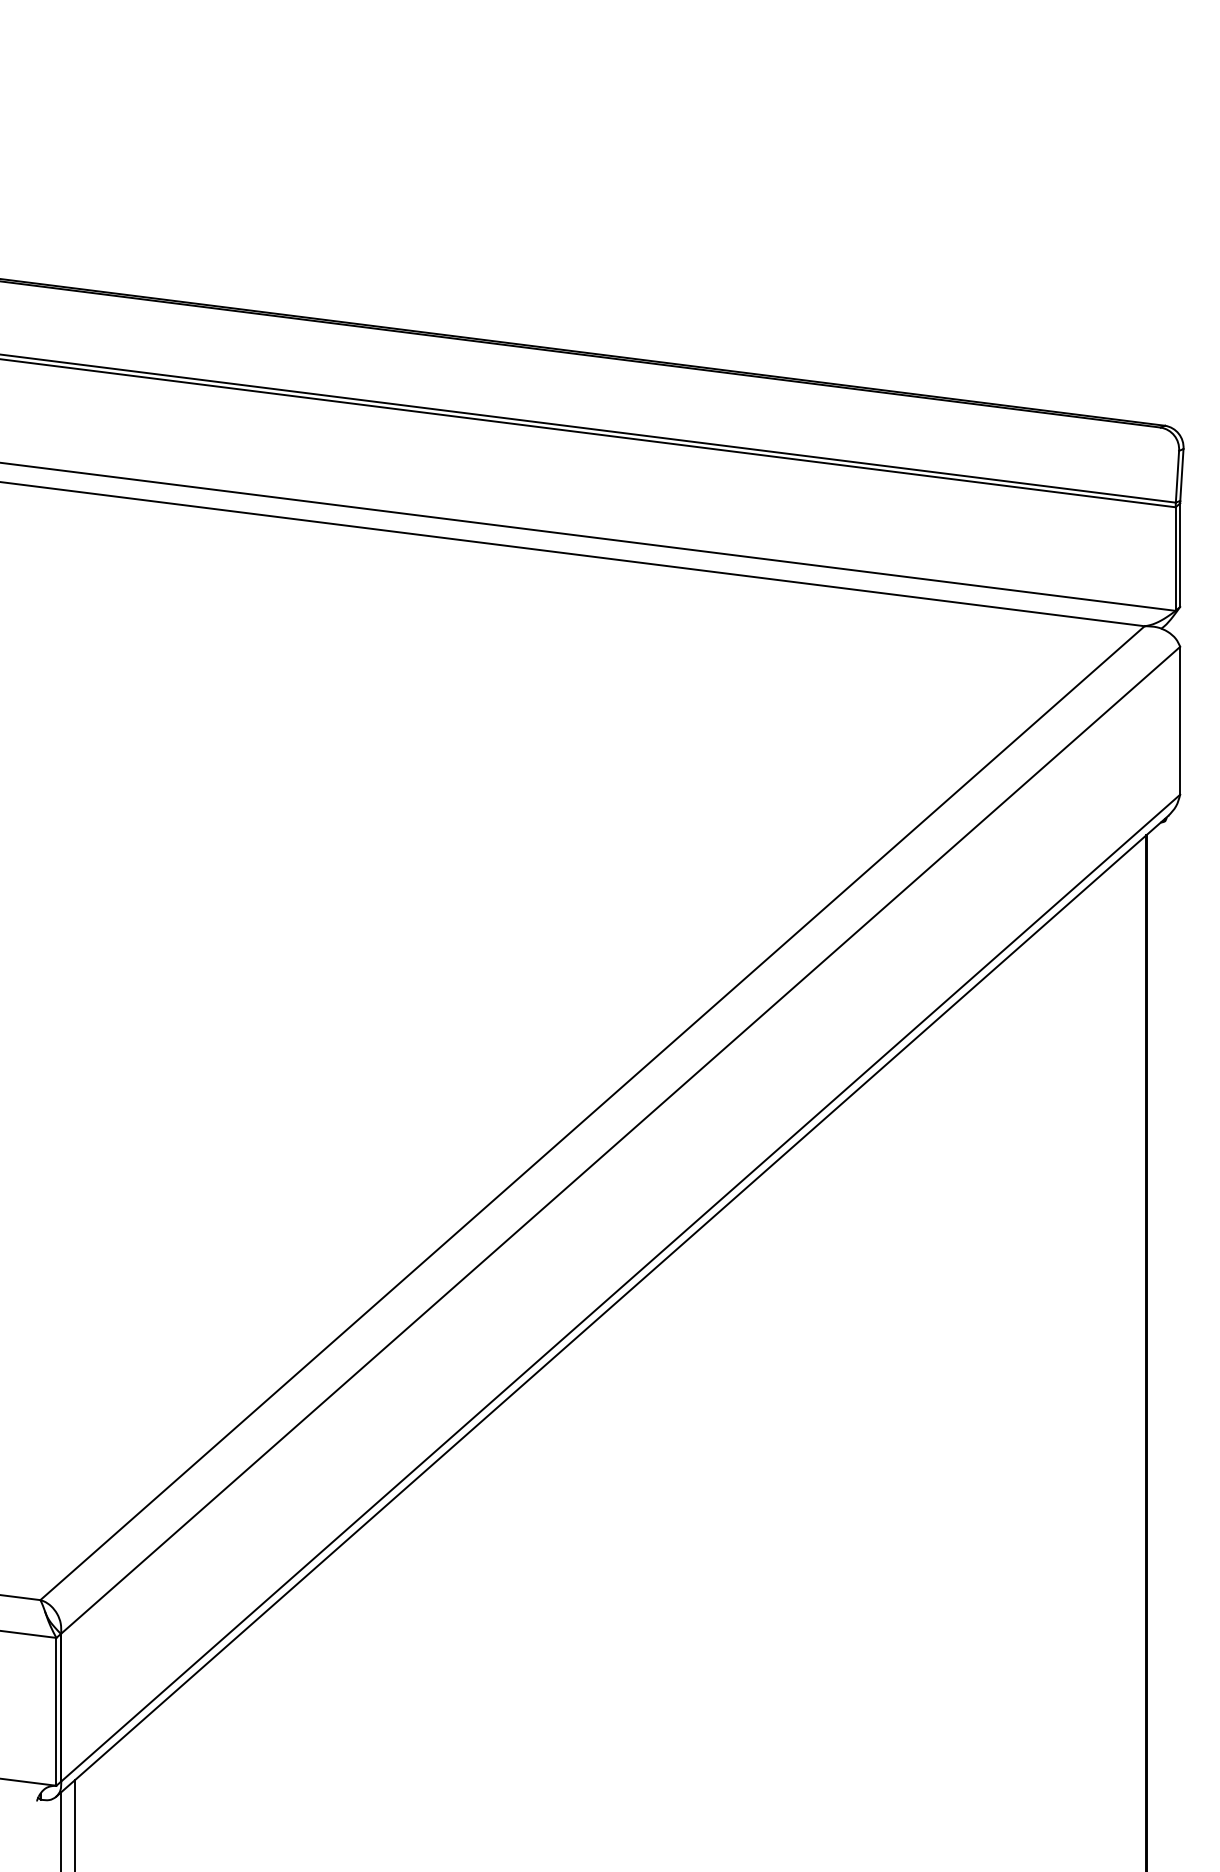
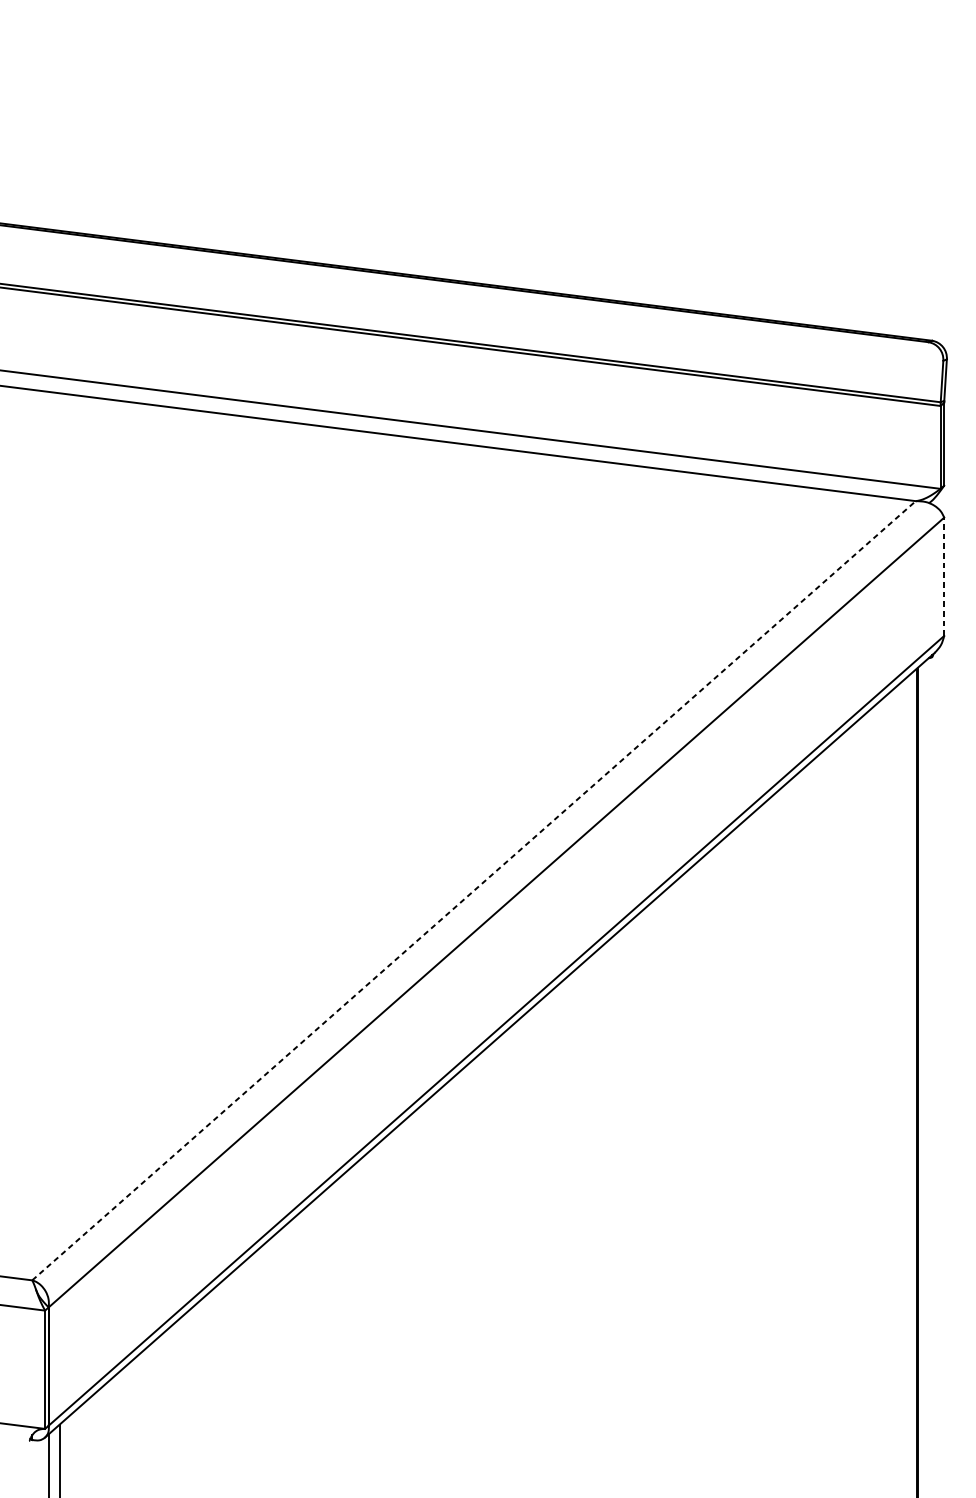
line: (1180, 720) -> (944, 576), solid -> dashed
line: (592, 1112) -> (473, 890), solid -> dashed

